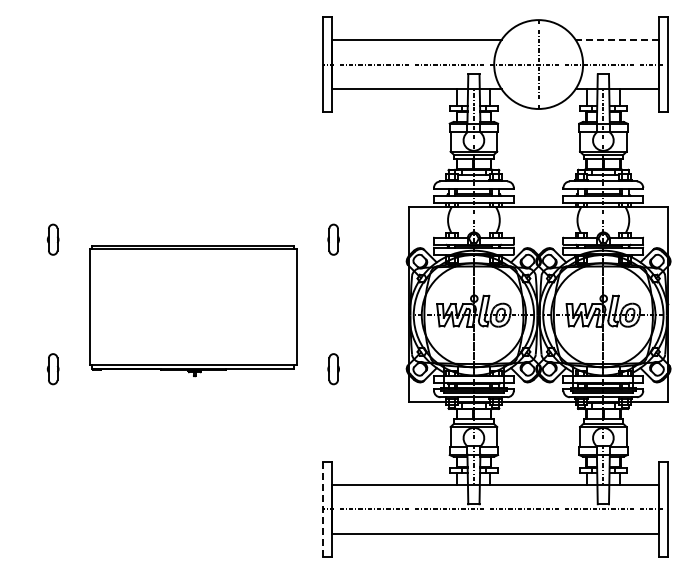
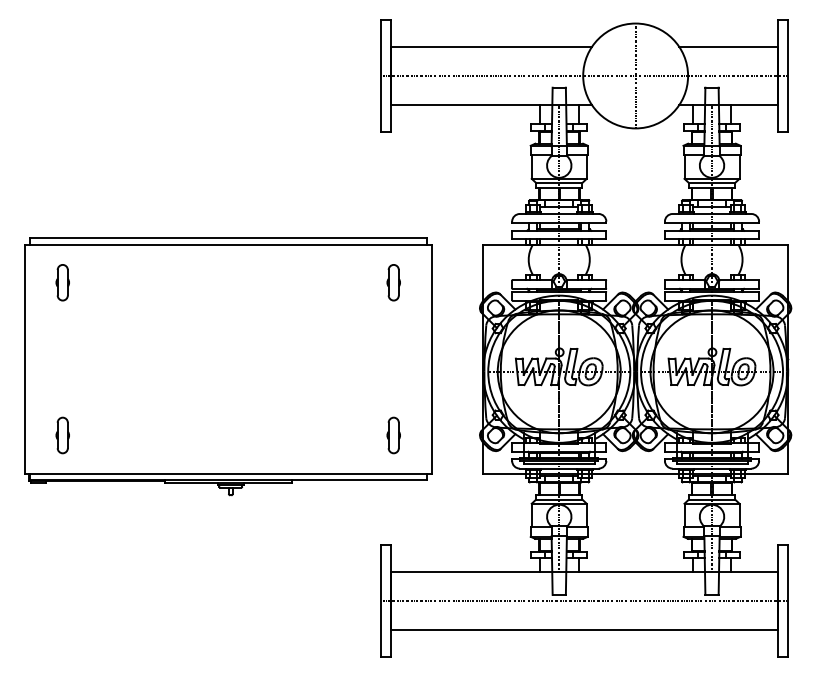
line: (617, 39) -> (728, 46), dashed -> solid
part: (193, 310) -> (228, 366), size x1.67
line: (322, 509) -> (380, 601), dashed -> solid

